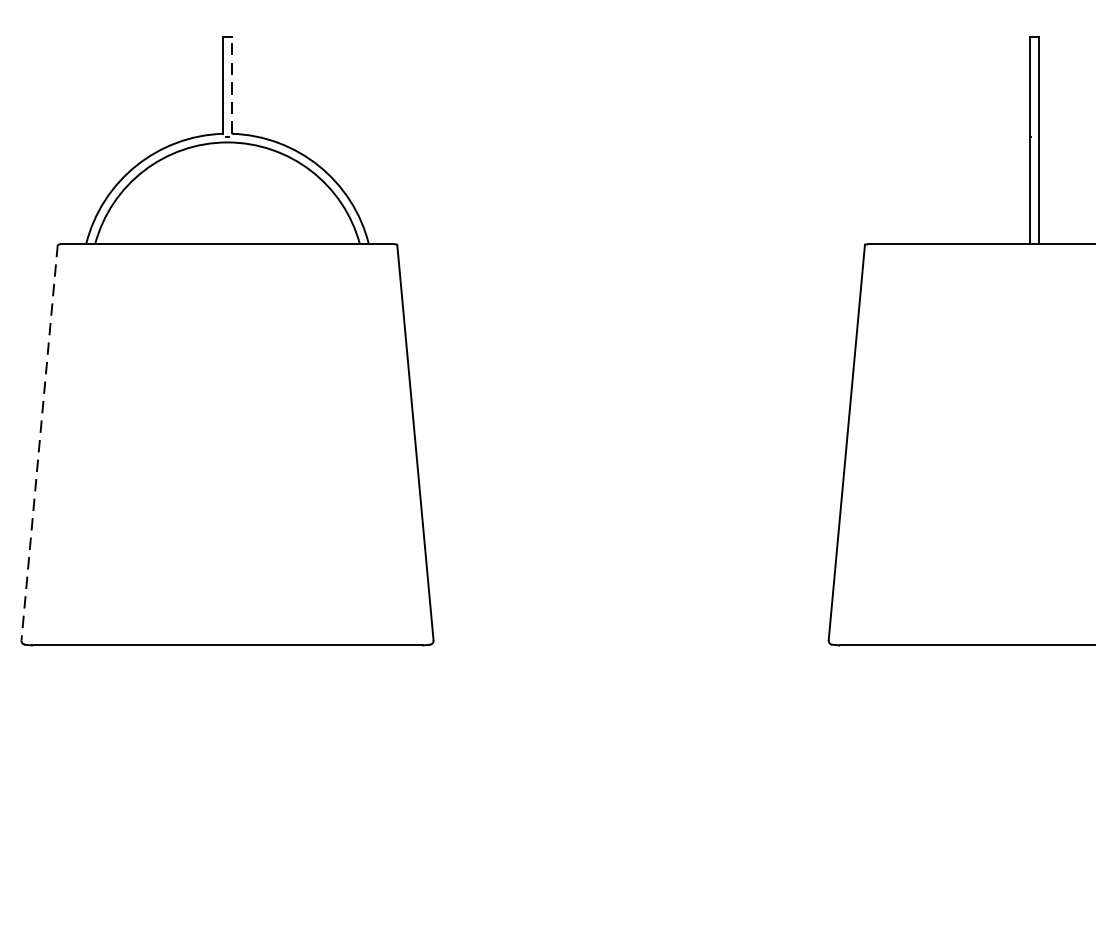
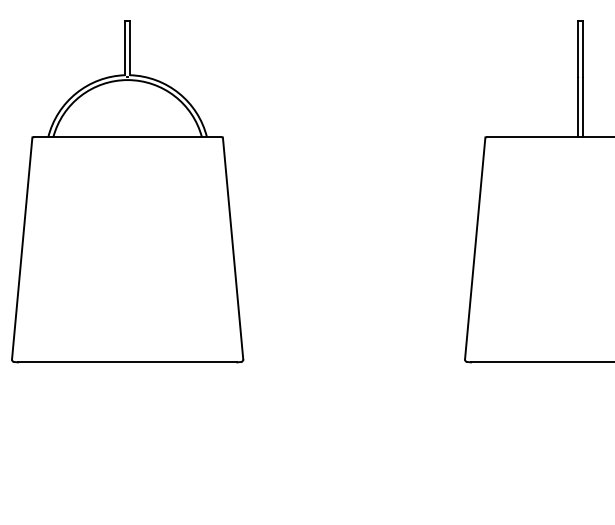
line: (232, 84) -> (130, 47), dashed -> solid
line: (40, 442) -> (22, 248), dashed -> solid

